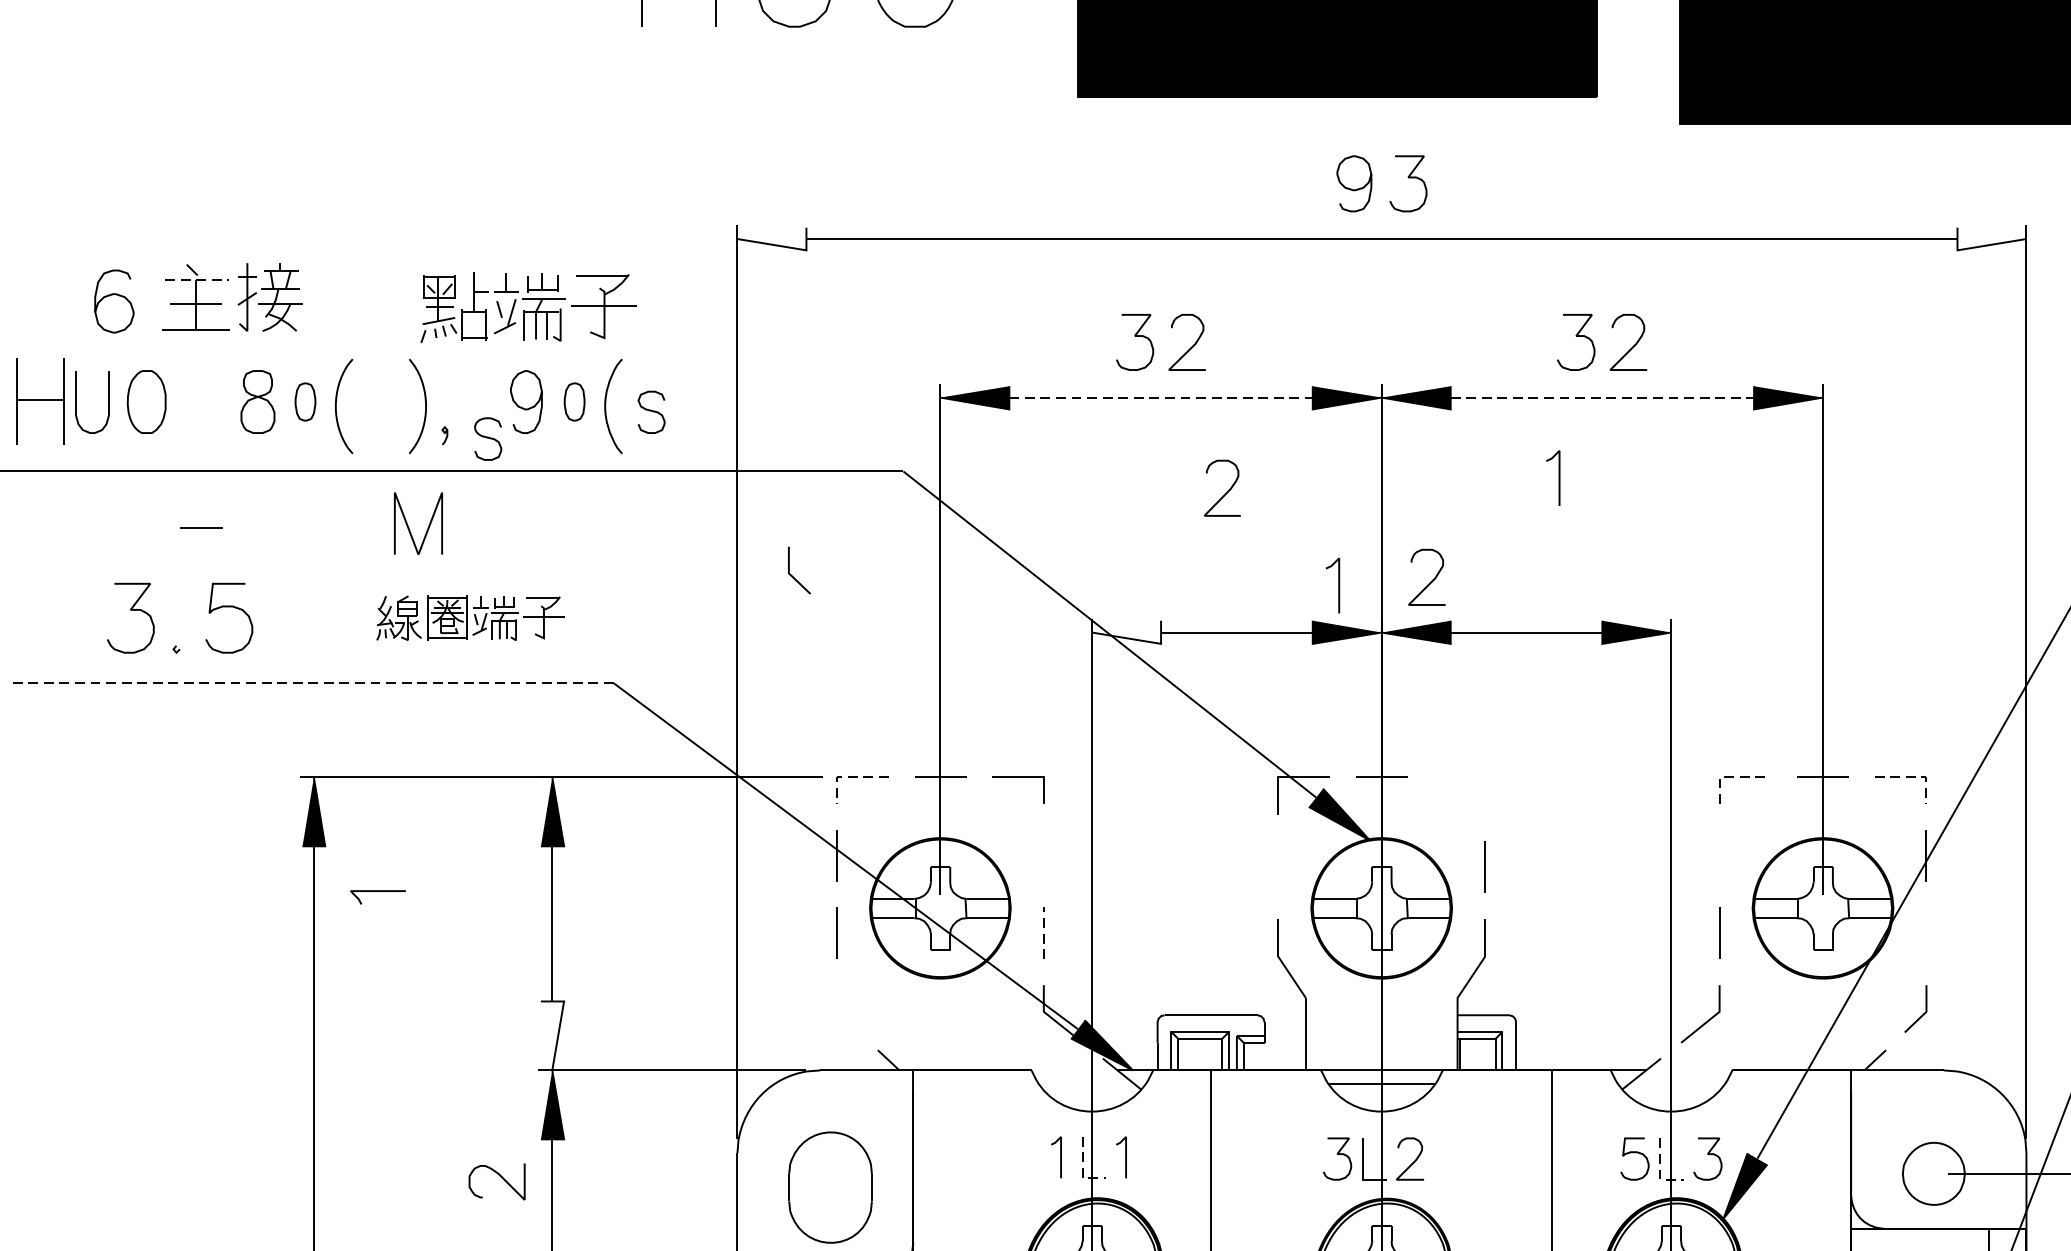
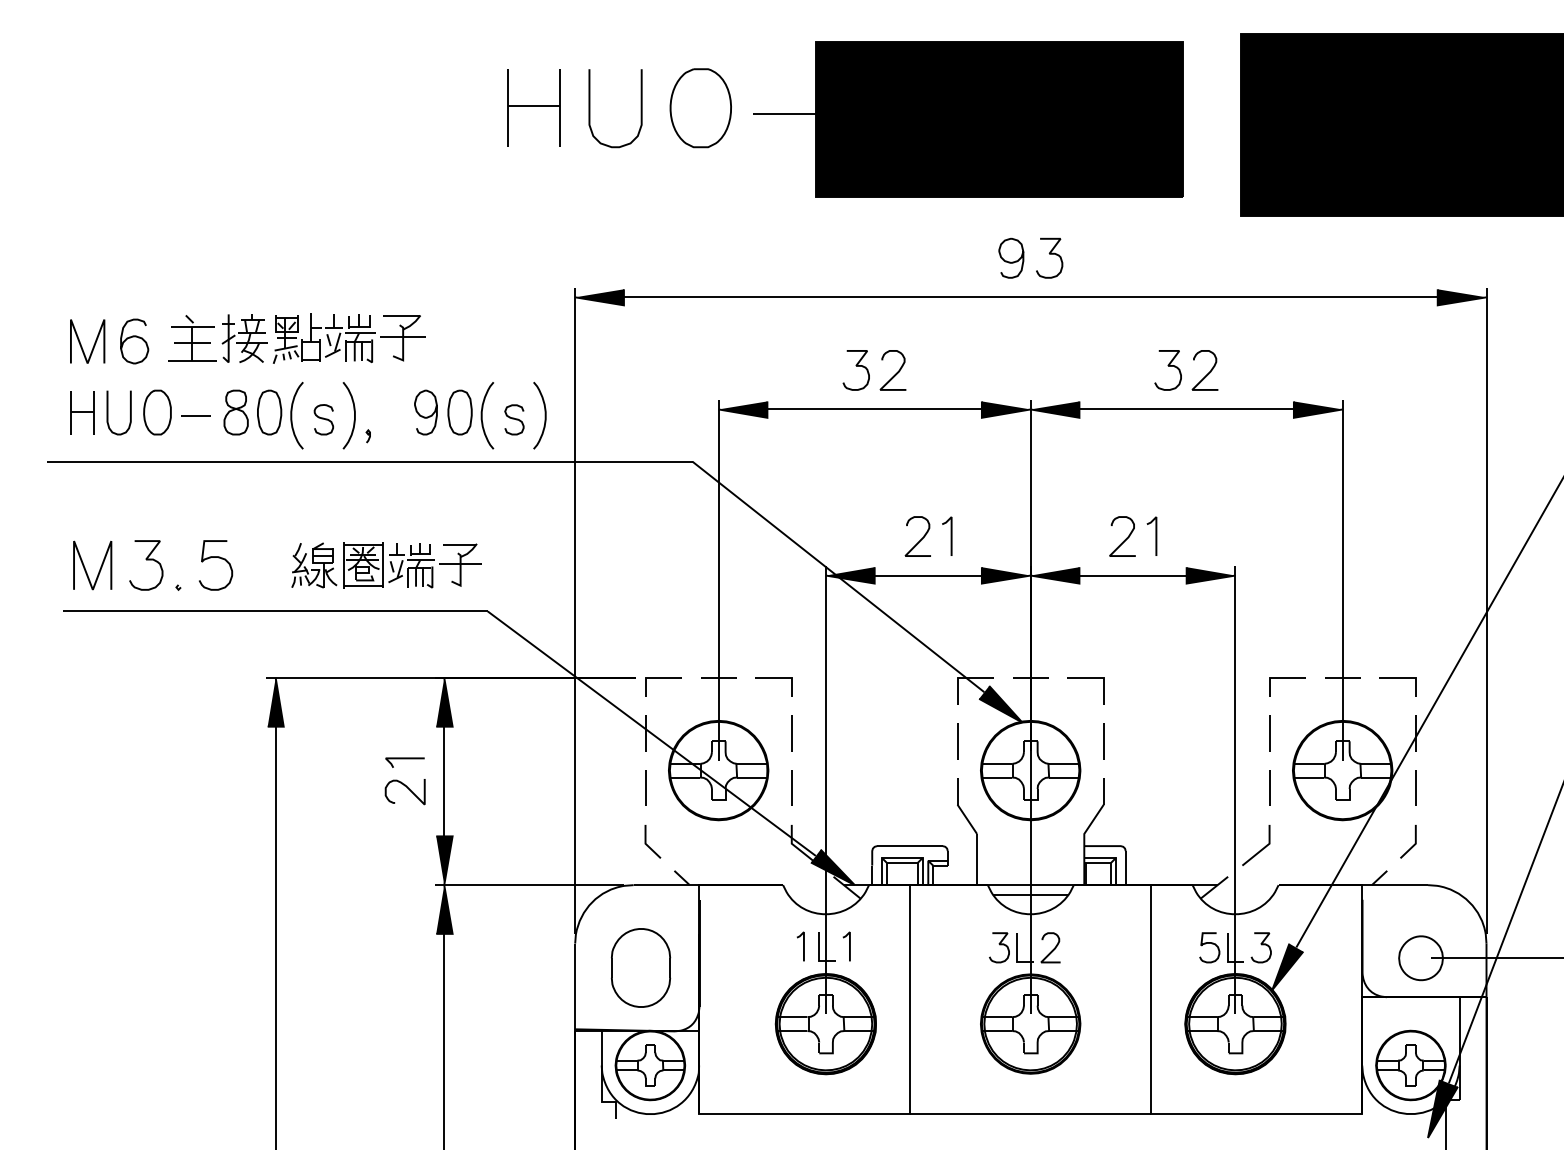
fill: (771, 239) -> (599, 297), added
fill: (1991, 239) -> (1461, 297), added
line: (197, 280) -> (193, 326), dashed -> solid
part: (528, 307) -> (349, 338), moved
line: (1162, 397) -> (875, 409), dashed -> solid
line: (1603, 397) -> (1187, 409), dashed -> solid
part: (40, 401) -> (82, 412), size x0.71
part: (305, 401) -> (269, 412), size x1.67
part: (573, 401) -> (459, 412), size x1.67
curve: (694, 406) -> (544, 415), added
curve: (487, 438) -> (323, 419), moved
line: (1558, 476) -> (1155, 535), moved
curve: (1225, 492) -> (920, 539), moved
line: (200, 527) -> (195, 415), moved
line: (409, 527) -> (81, 344), moved
line: (793, 575) -> (648, 845), moved
curve: (1430, 580) -> (1125, 538), moved
line: (1337, 584) -> (950, 535), moved
part: (470, 618) -> (386, 565), size x1.43
line: (44, 621) -> (85, 567), added
fill: (1125, 632) -> (849, 575), added
line: (313, 683) -> (275, 611), dashed -> solid
line: (848, 776) -> (653, 677), dashed -> solid
line: (1732, 776) -> (1278, 677), dashed -> solid
line: (1914, 776) -> (1407, 677), dashed -> solid
line: (1459, 778) -> (1085, 678), added
line: (1043, 855) -> (791, 733), added
line: (1719, 855) -> (1269, 733), added
line: (1278, 867) -> (957, 741), added
line: (377, 892) -> (404, 759), moved
line: (1043, 932) -> (791, 787), dashed -> solid
line: (1926, 932) -> (1415, 787), added
fill: (552, 1035) -> (444, 860), added
line: (1083, 1169) -> (819, 955), dashed -> solid
line: (1660, 1171) -> (1227, 956), dashed -> solid
curve: (500, 1177) -> (407, 788), moved

